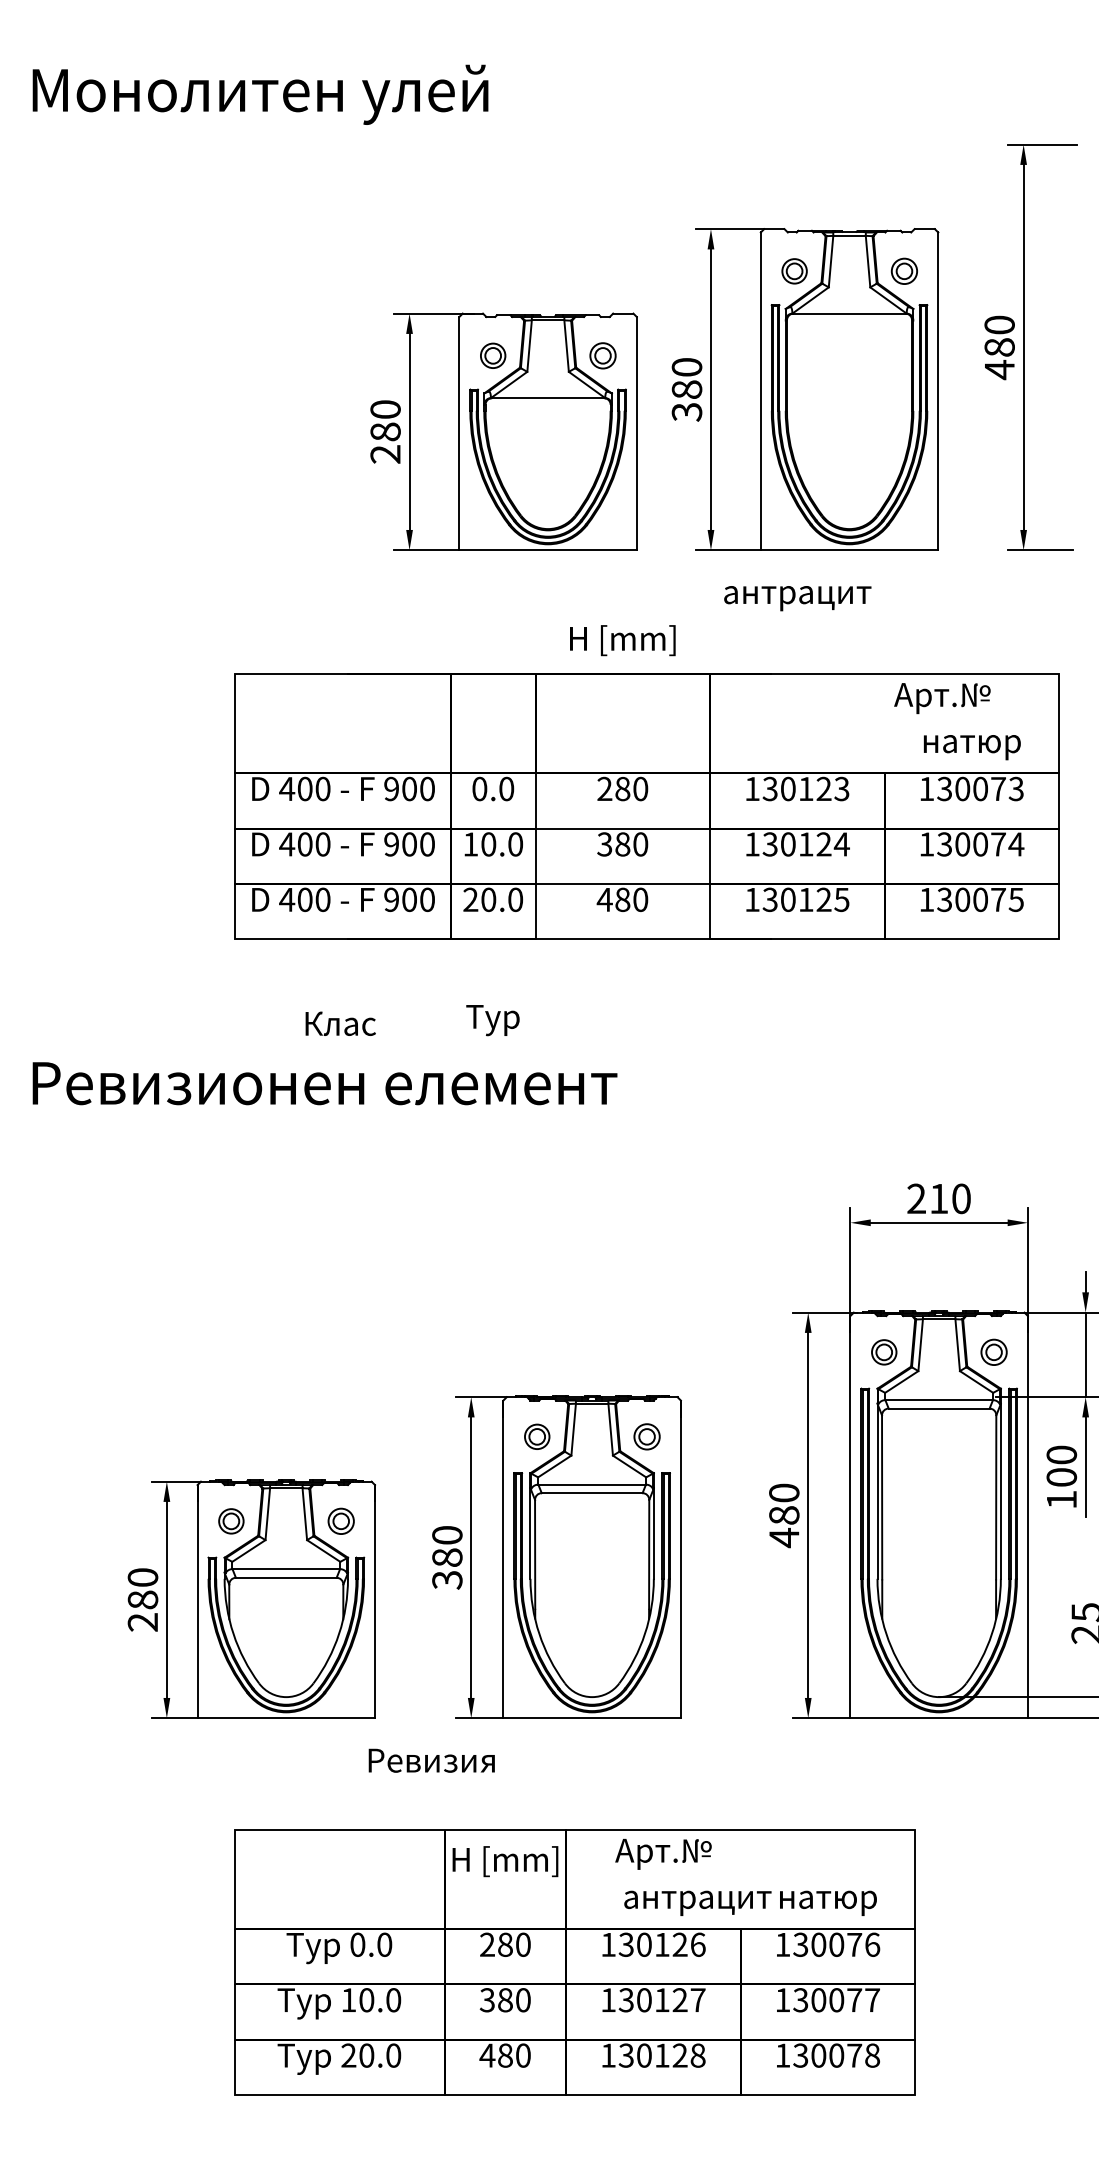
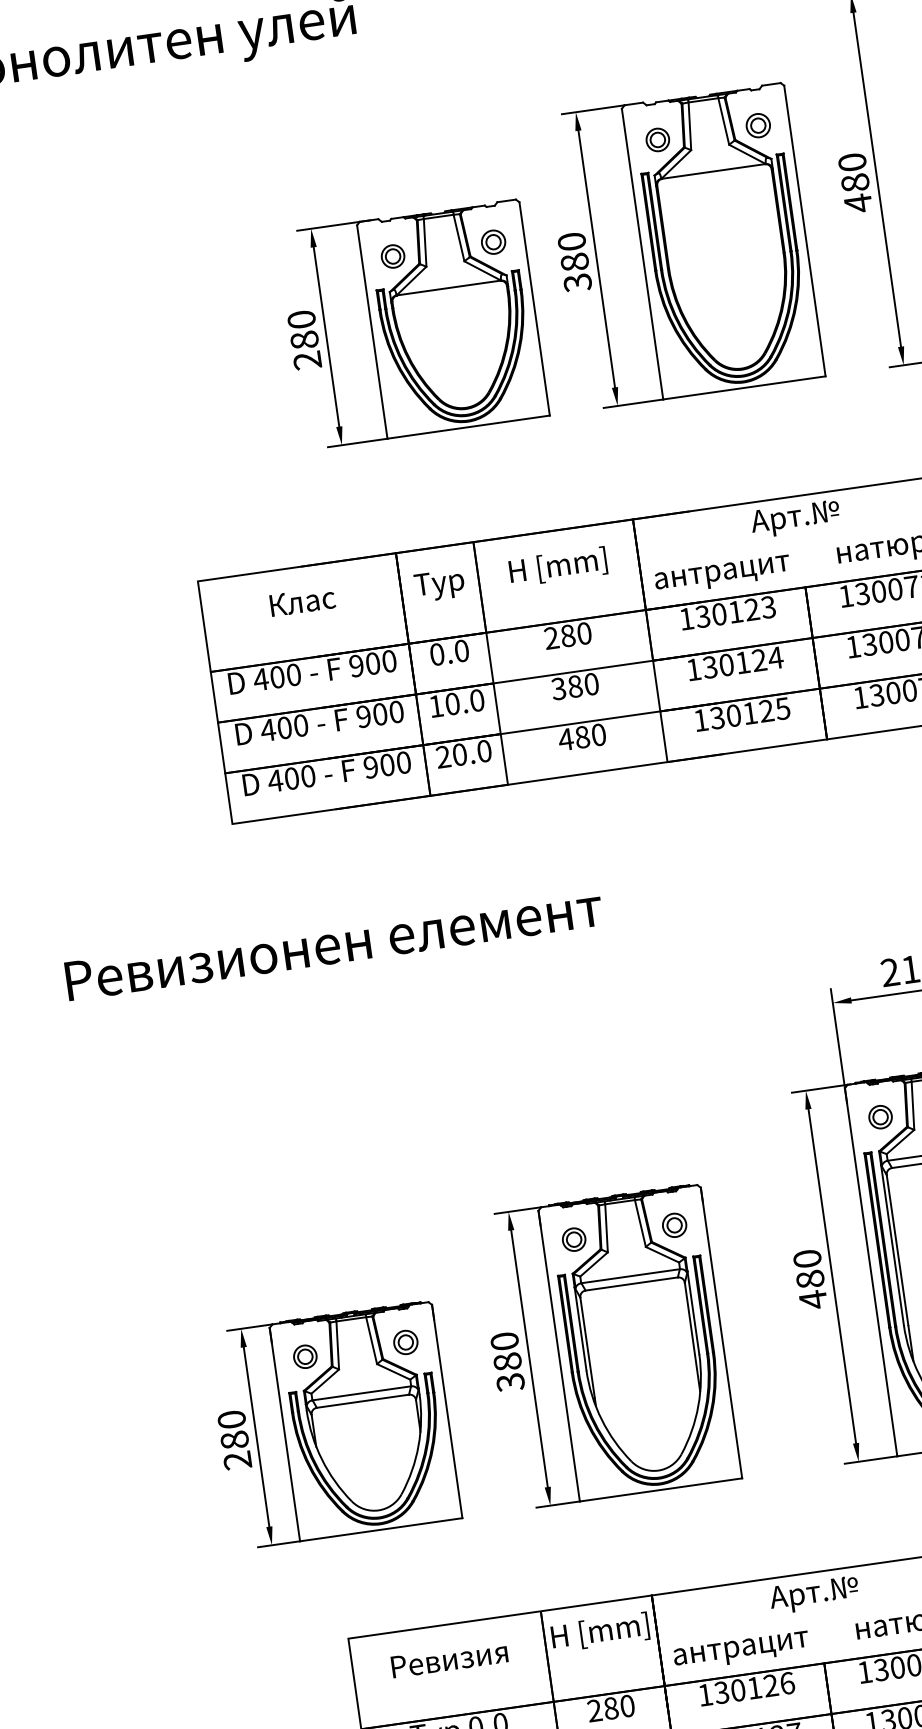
text: (797, 598) -> (722, 575), moved
text: (622, 640) -> (557, 566), moved
text: (942, 698) -> (795, 519), moved
text: (492, 1020) -> (439, 585), moved
text: (340, 1023) -> (302, 601), moved
text: (431, 1760) -> (449, 1659), moved
text: (663, 1853) -> (814, 1594), moved
text: (697, 1902) -> (741, 1650), moved

